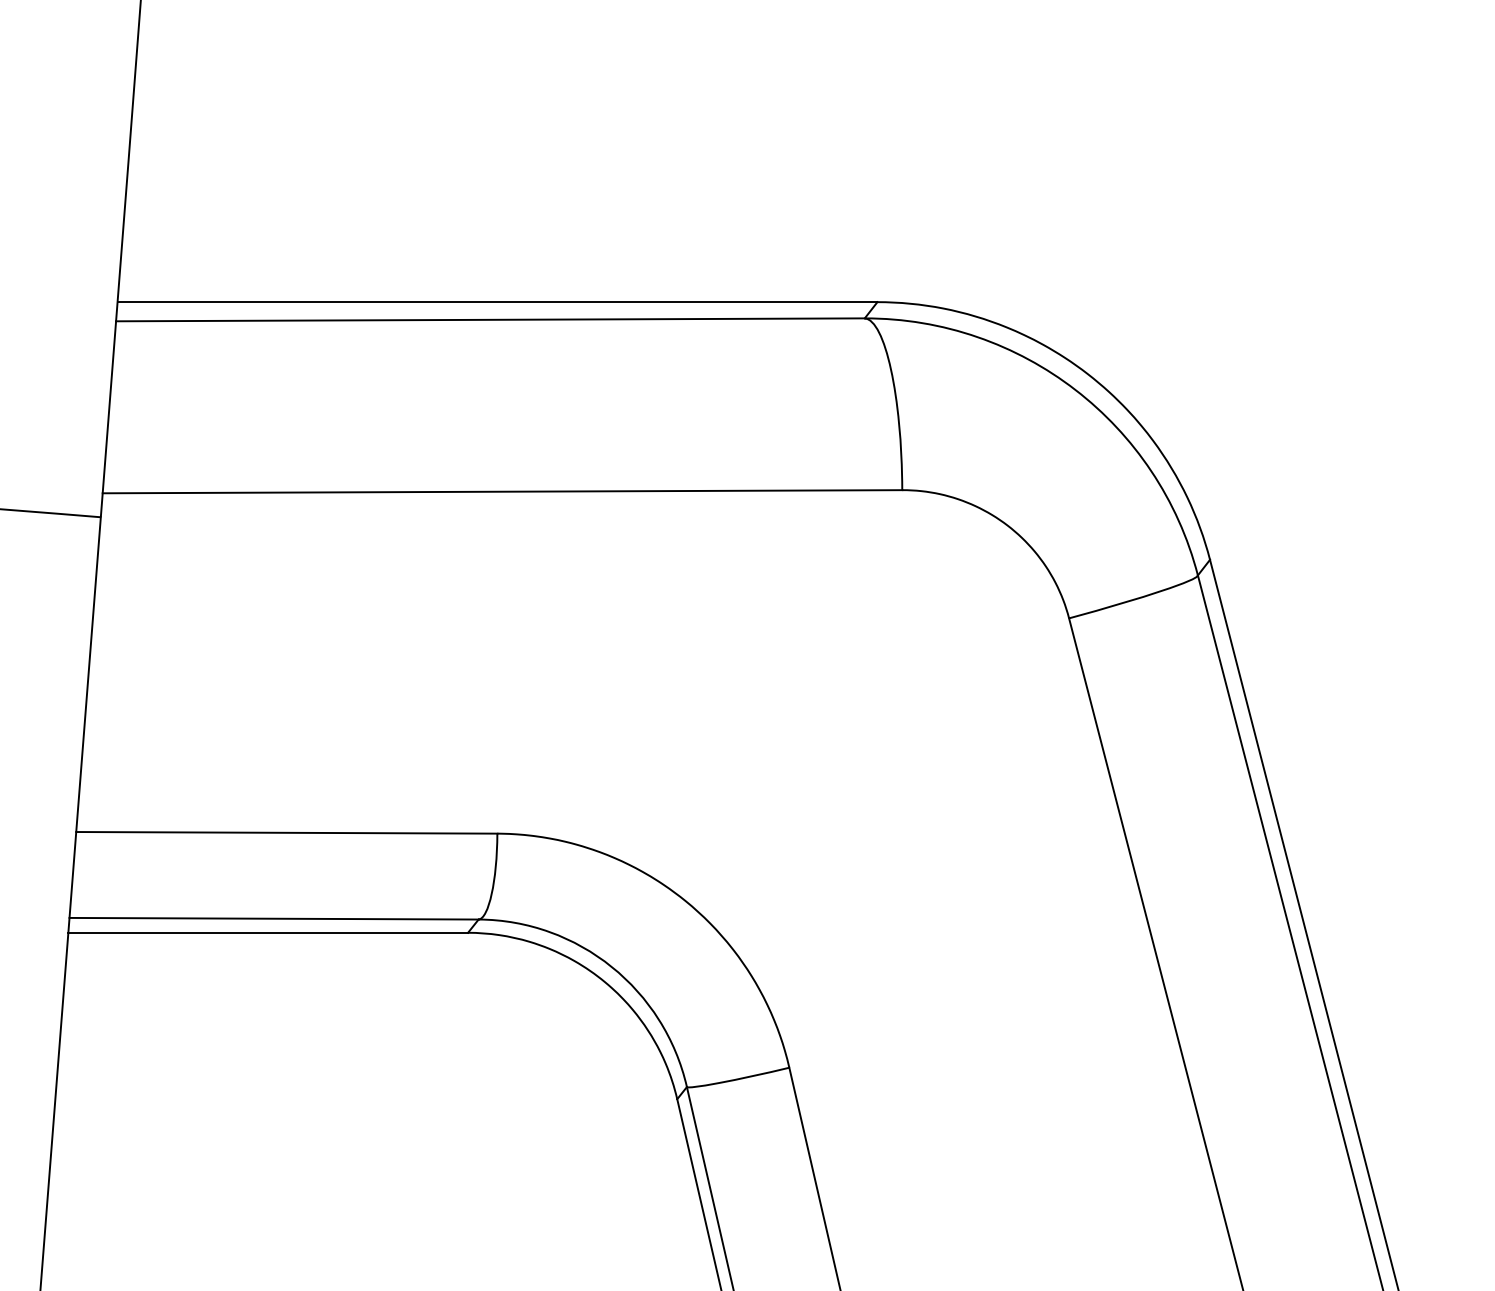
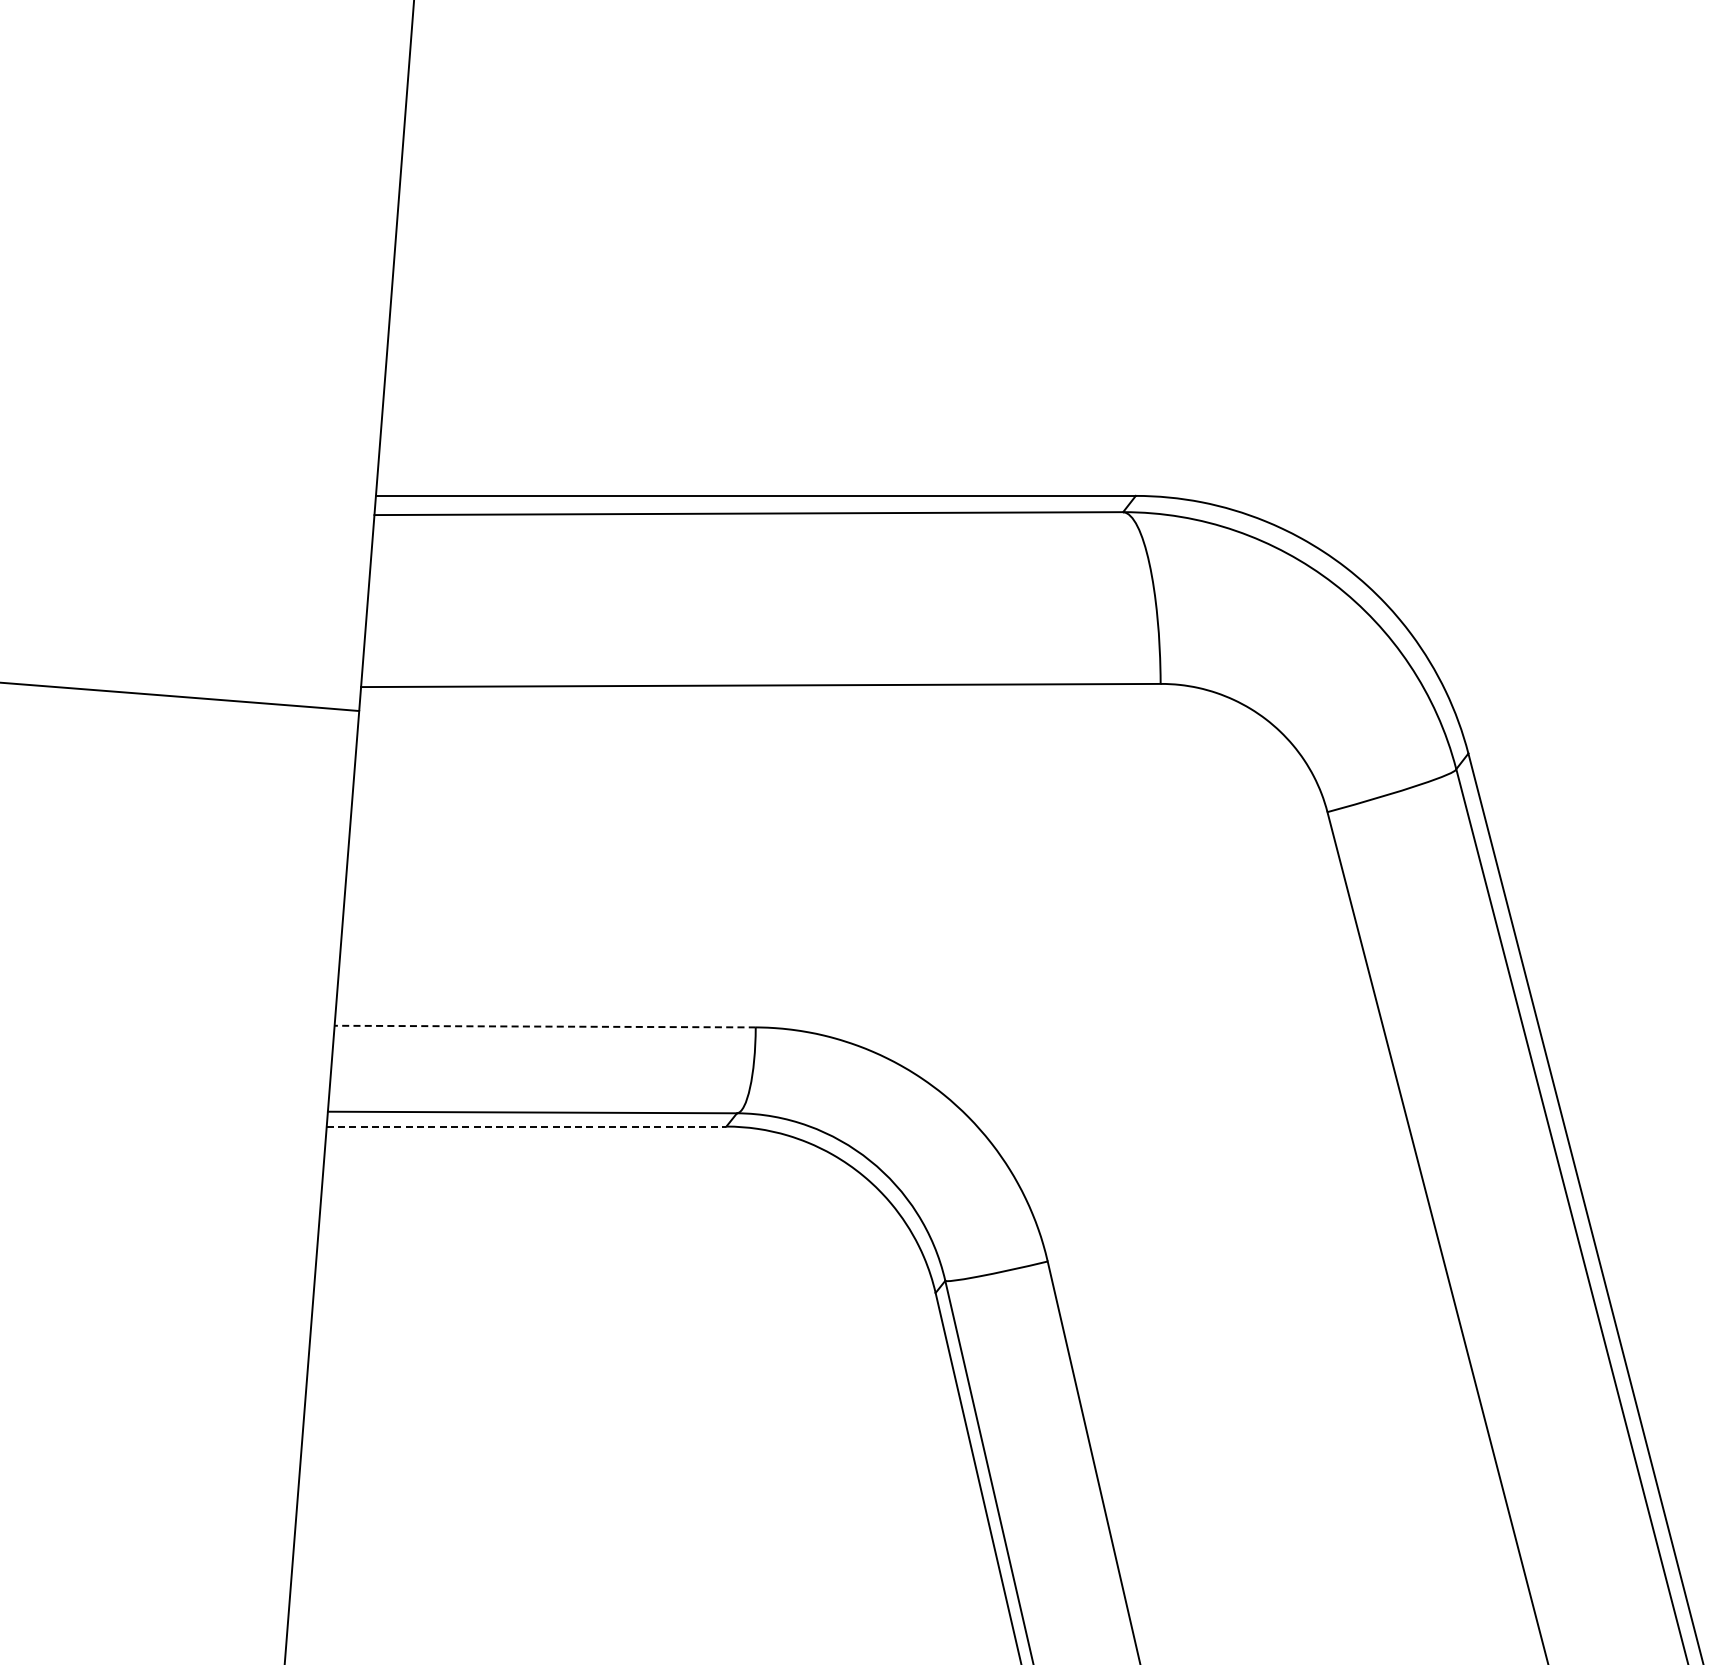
line: (287, 832) -> (545, 1026), solid -> dashed
line: (268, 932) -> (526, 1126), solid -> dashed

